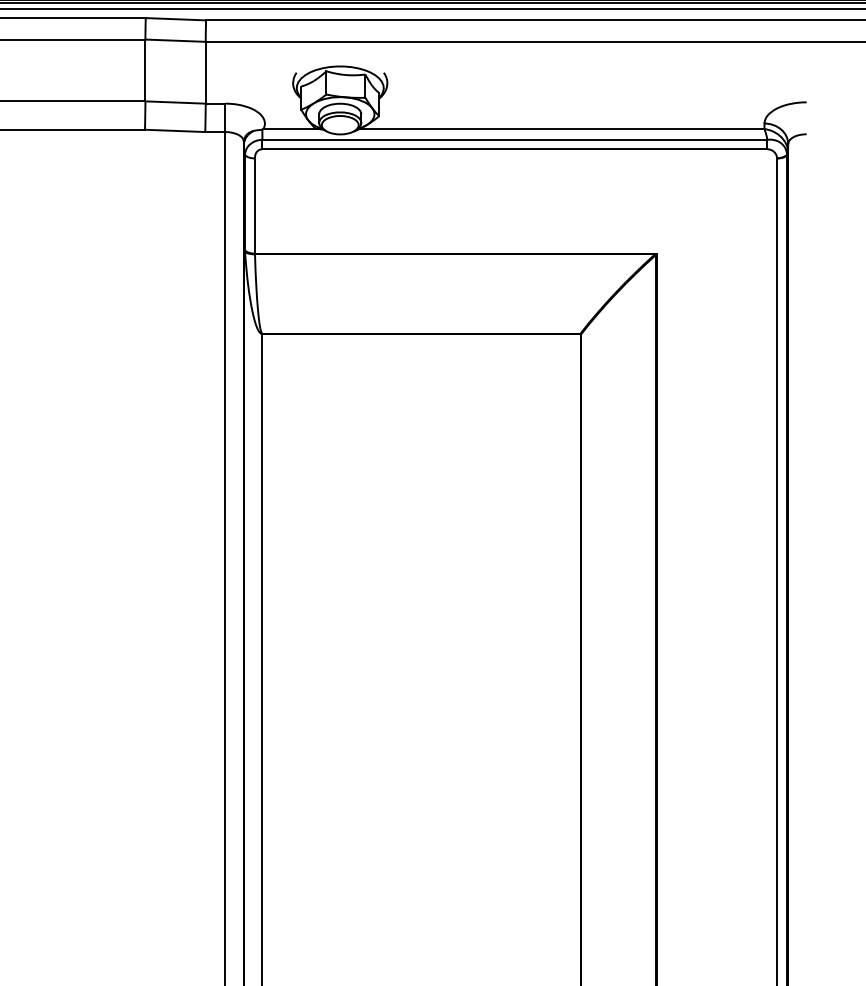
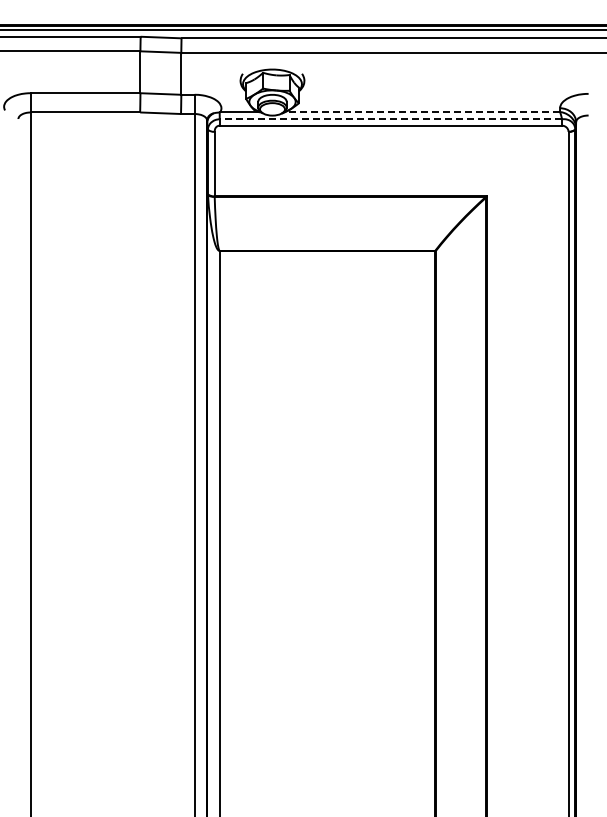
line: (561, 128) -> (422, 111), solid -> dashed
line: (514, 140) -> (390, 119), solid -> dashed

